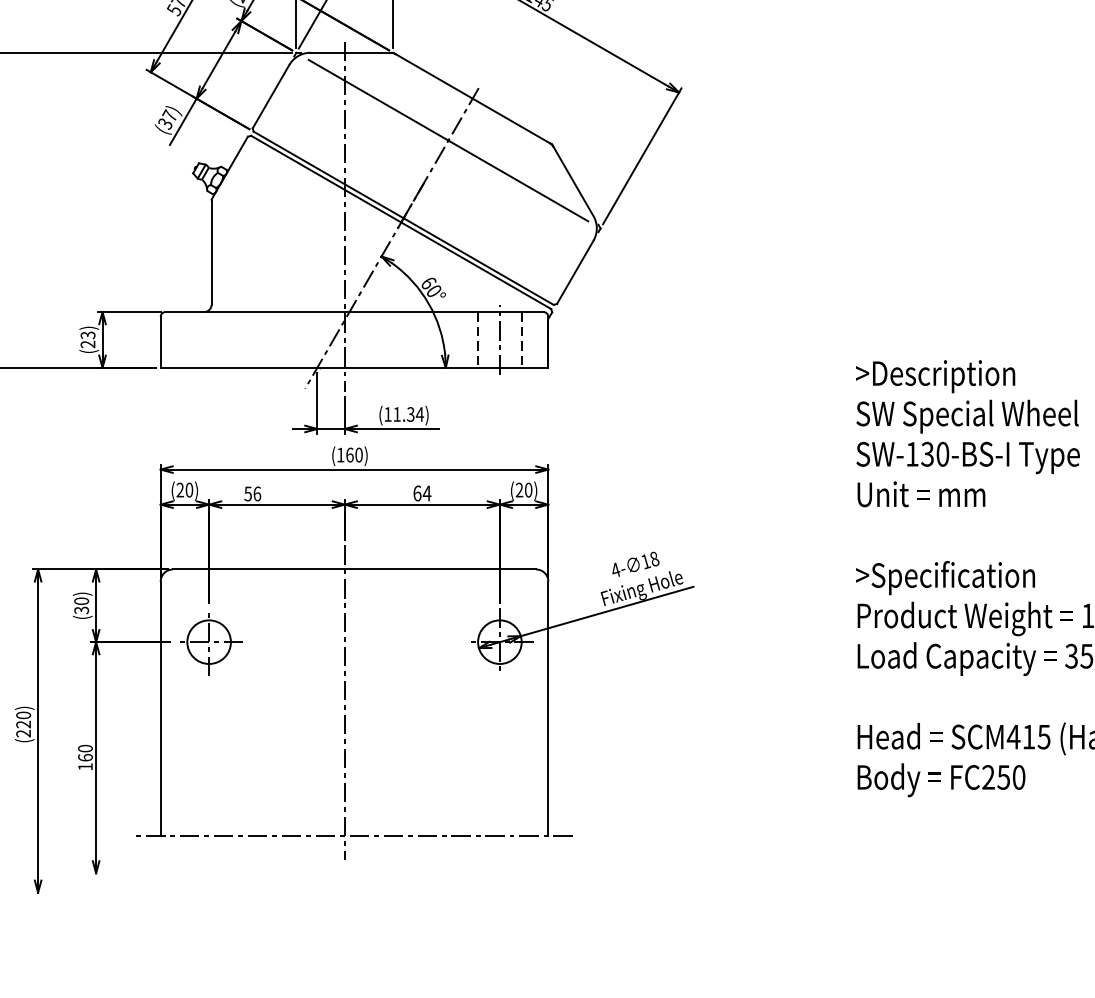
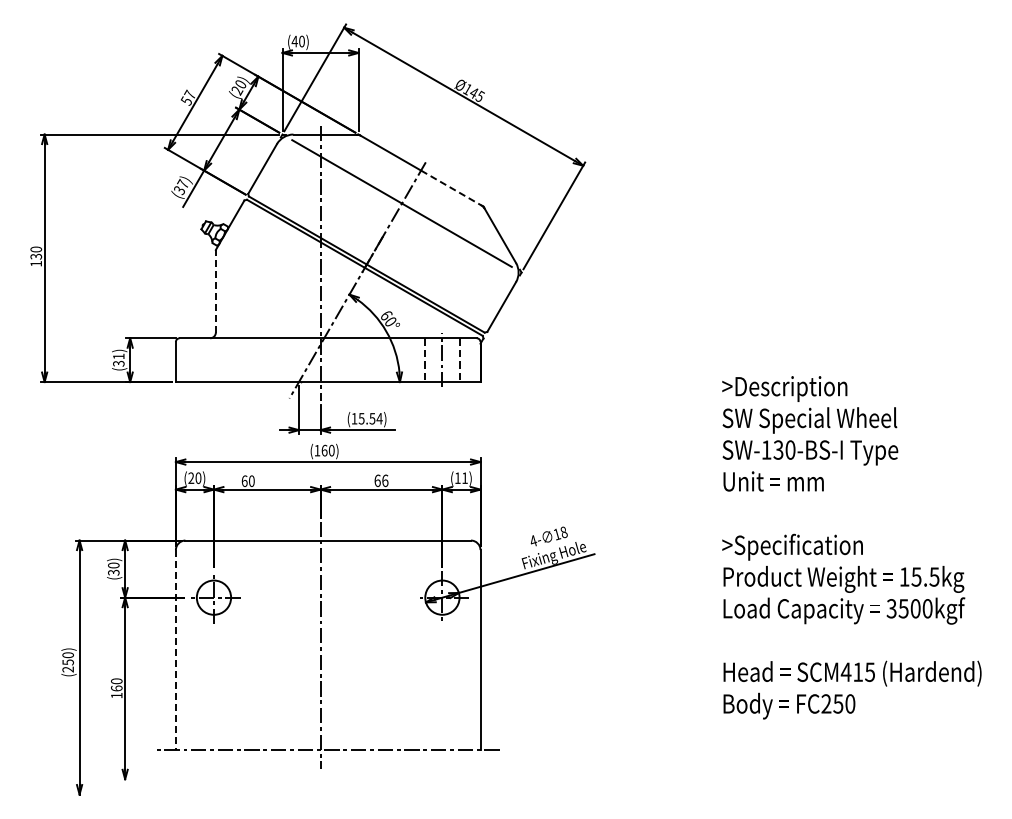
line: (511, 121) -> (451, 188), solid -> dashed
line: (211, 251) -> (215, 290), solid -> dashed
text: (87, 339) -> (118, 359), (23) -> (31)
text: (403, 414) -> (366, 418), (11.34) -> (15.54)
text: (522, 489) -> (460, 477), (20) -> (11)
text: (251, 493) -> (247, 480), 56 -> 60
text: (426, 493) -> (384, 480), 64 -> 66
line: (160, 709) -> (175, 650), solid -> dashed
text: (22, 724) -> (67, 662), (220) -> (250)

